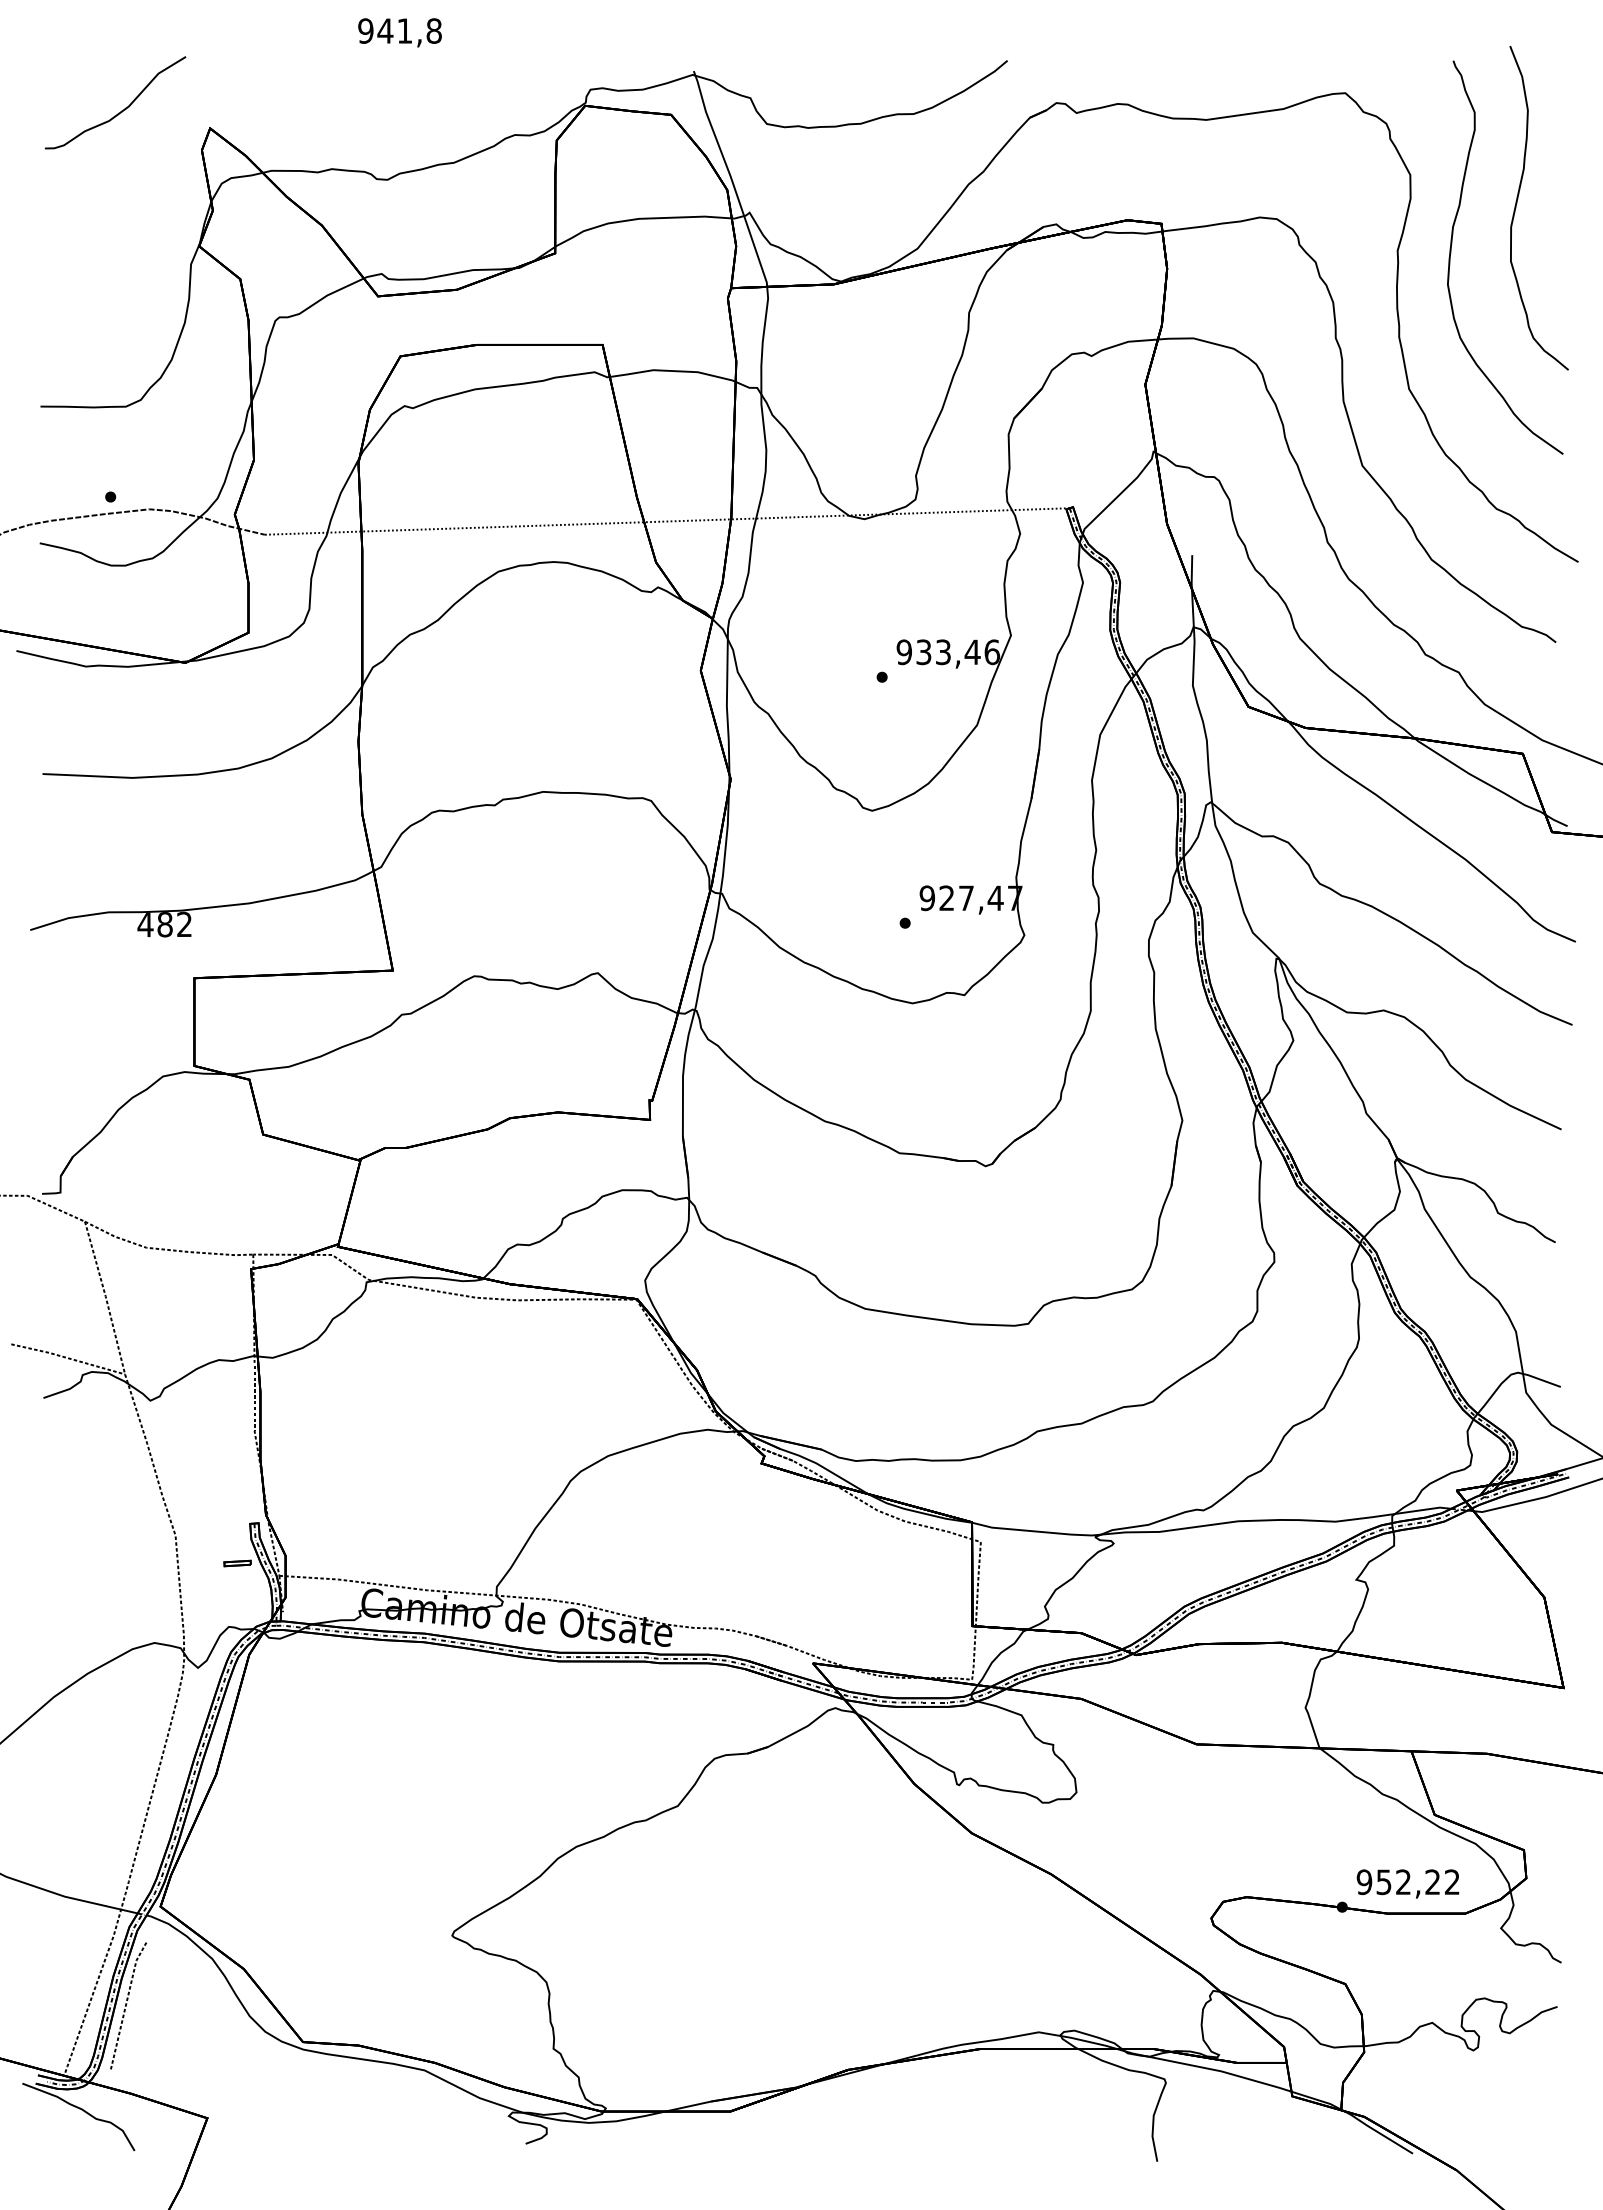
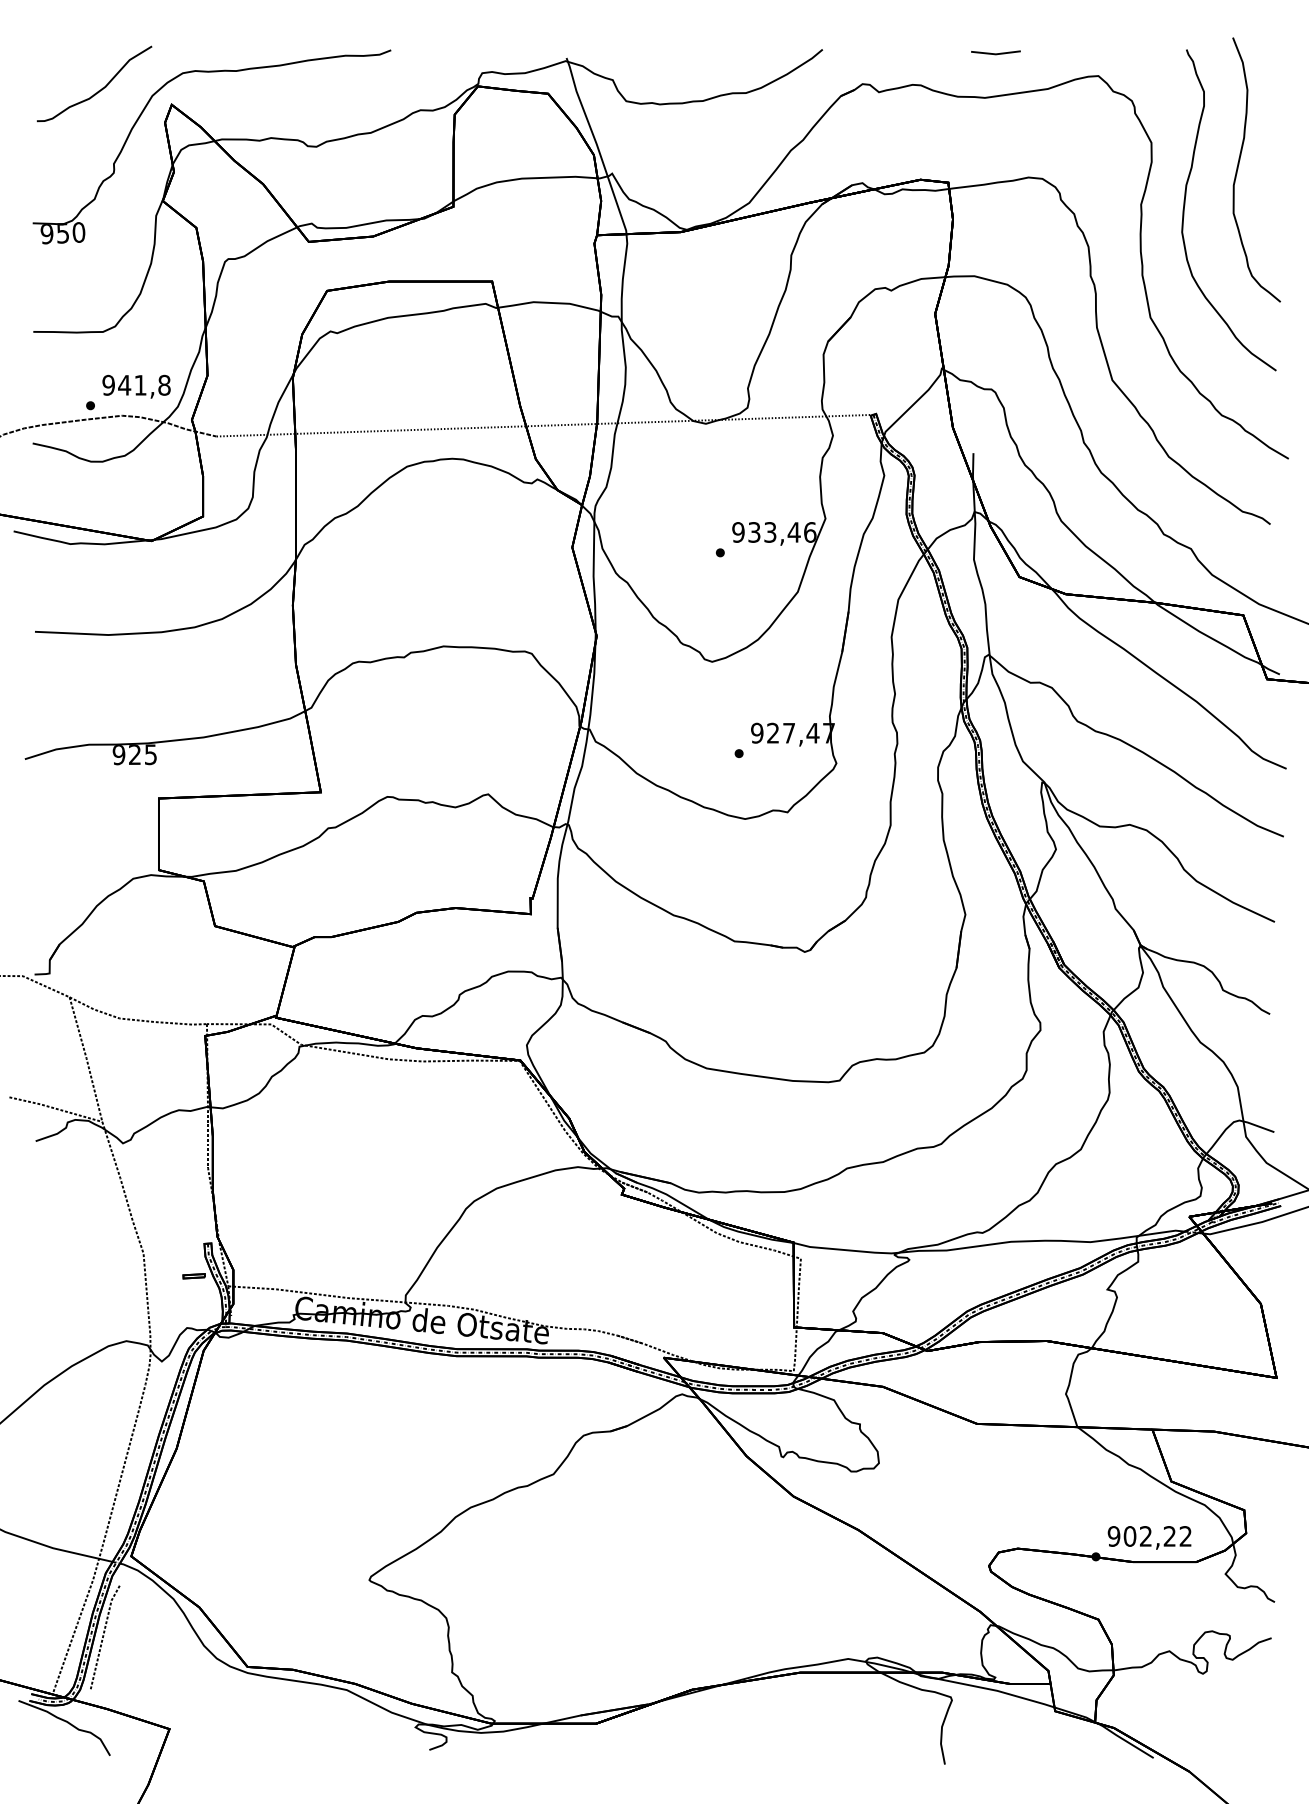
text: (399, 32) -> (136, 386), moved
line: (1219, 65) -> (995, 53), added
part: (259, 88) -> (212, 72), added
text: (164, 924) -> (134, 754), 482 -> 925
text: (1383, 1882) -> (1129, 1536), 952,22 -> 902,22

